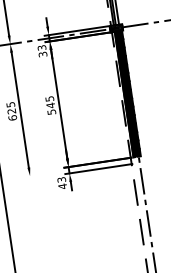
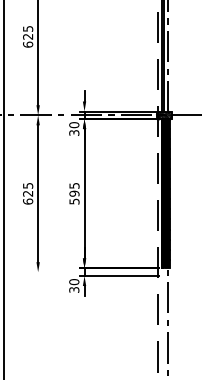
text: (42, 48) -> (74, 125), 33 -> 30
text: (50, 105) -> (74, 193), 545 -> 595
text: (62, 183) -> (74, 286), 43 -> 30

